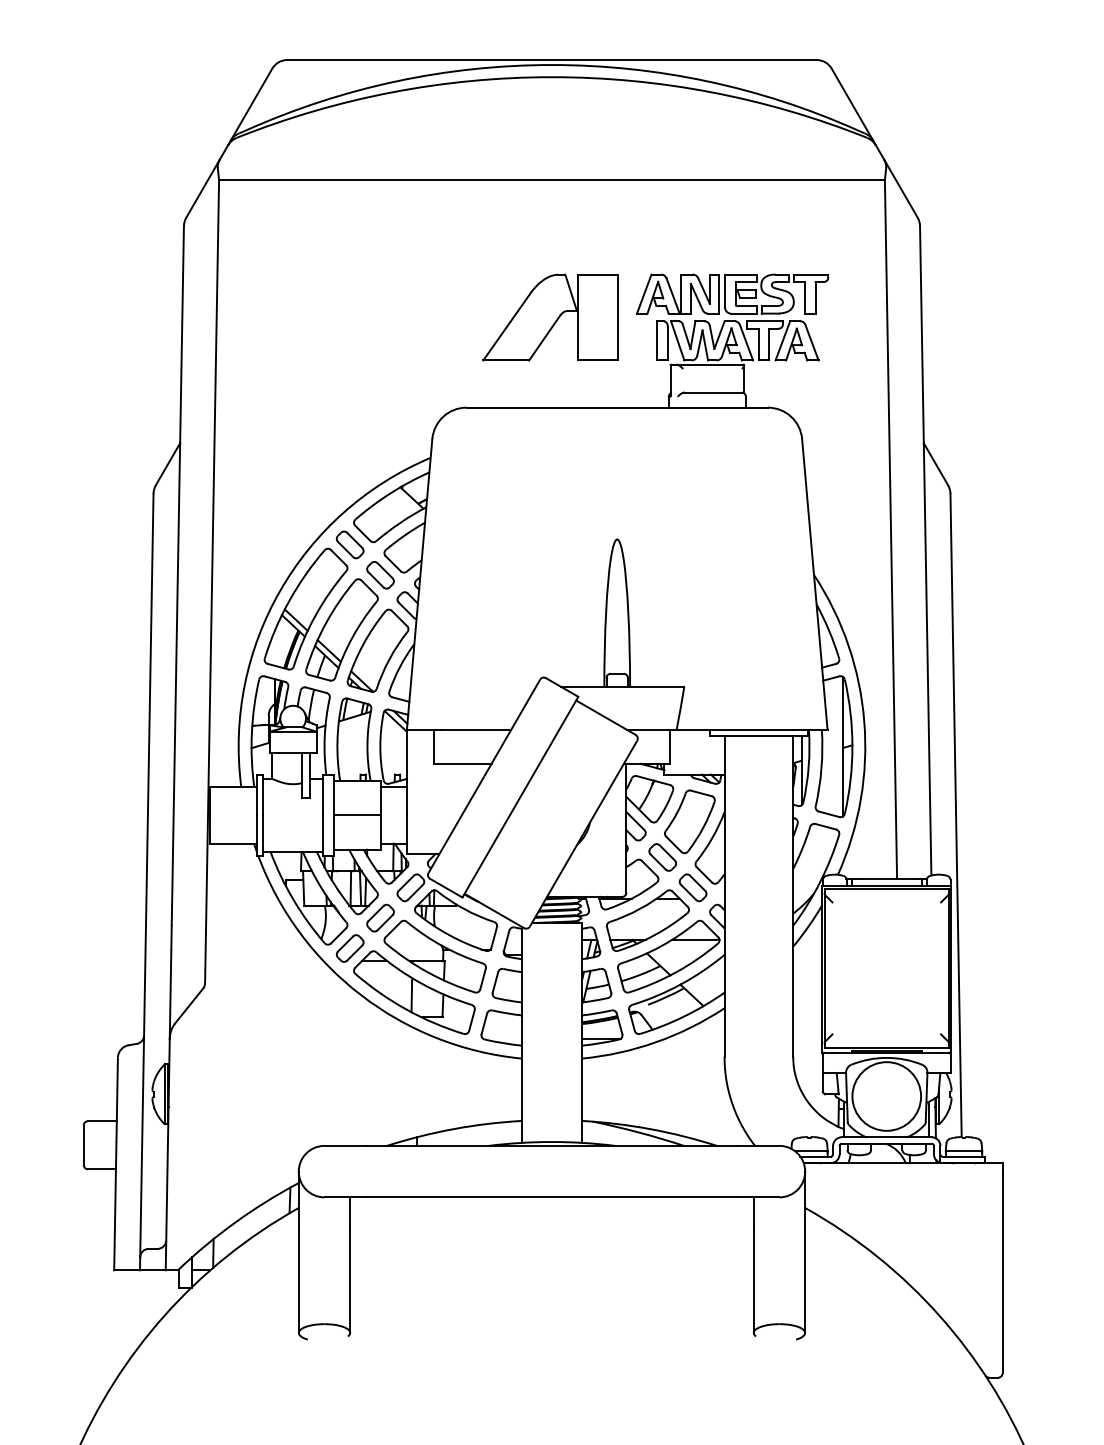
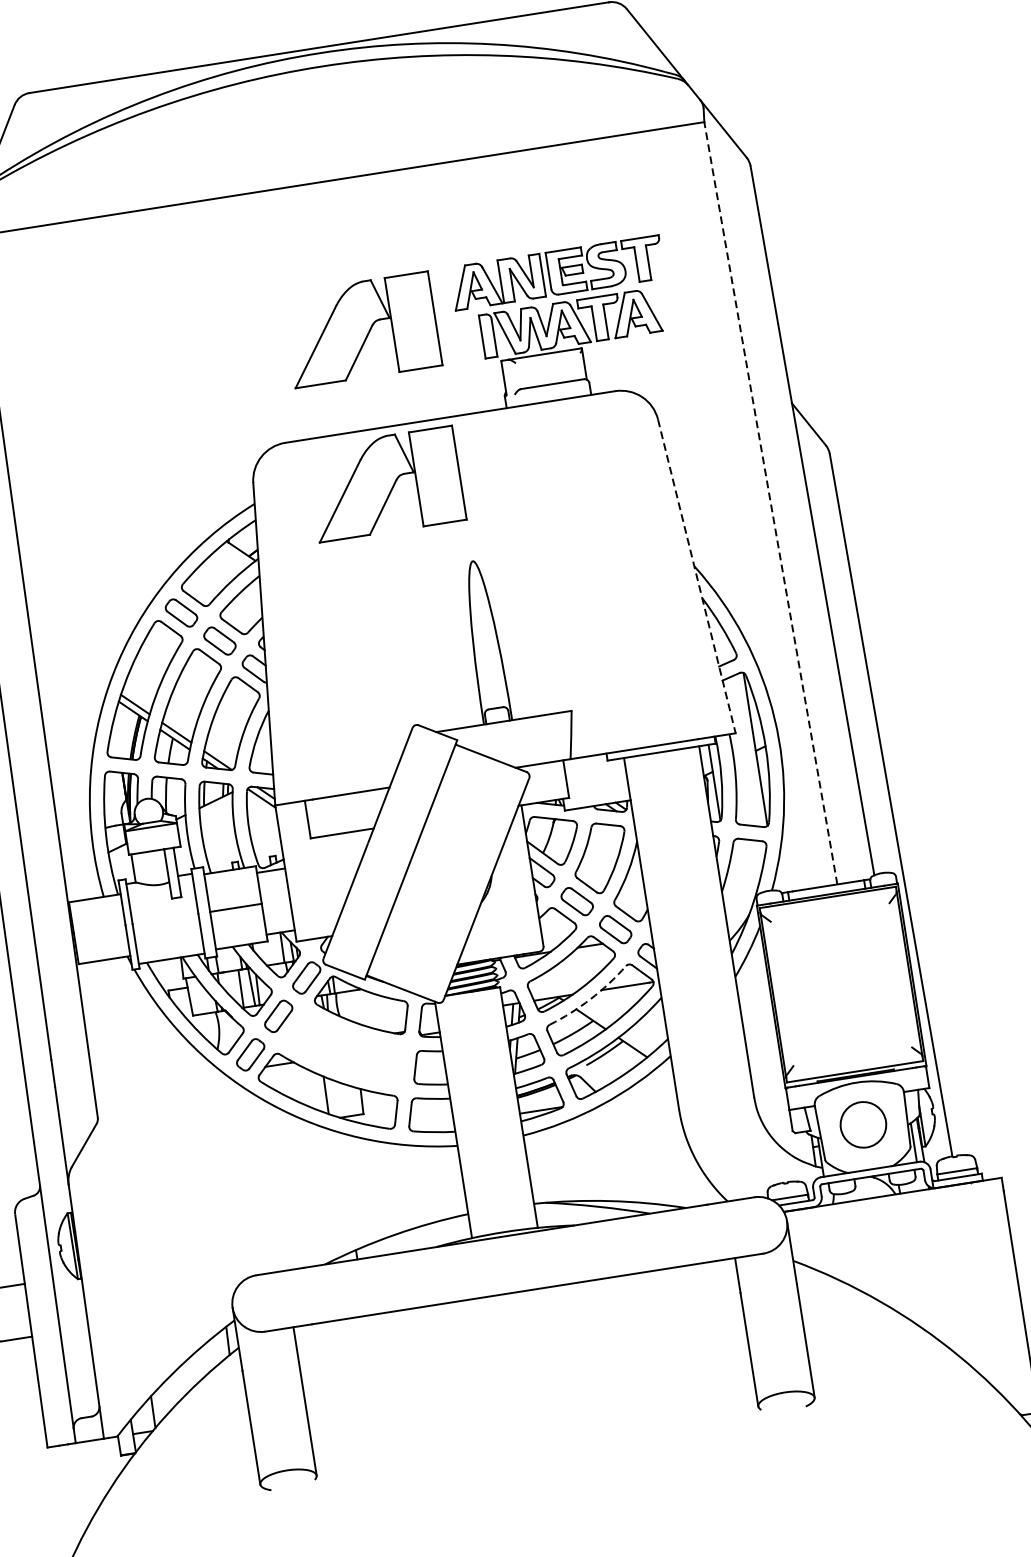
part: (550, 458) -> (385, 484), added
line: (890, 528) -> (770, 502), solid -> dashed
line: (814, 584) -> (696, 576), solid -> dashed
arc: (661, 946) -> (591, 999), solid -> dashed
part: (434, 956) -> (344, 1049), removed
circle: (886, 1096) -> (863, 1124), size x0.6

